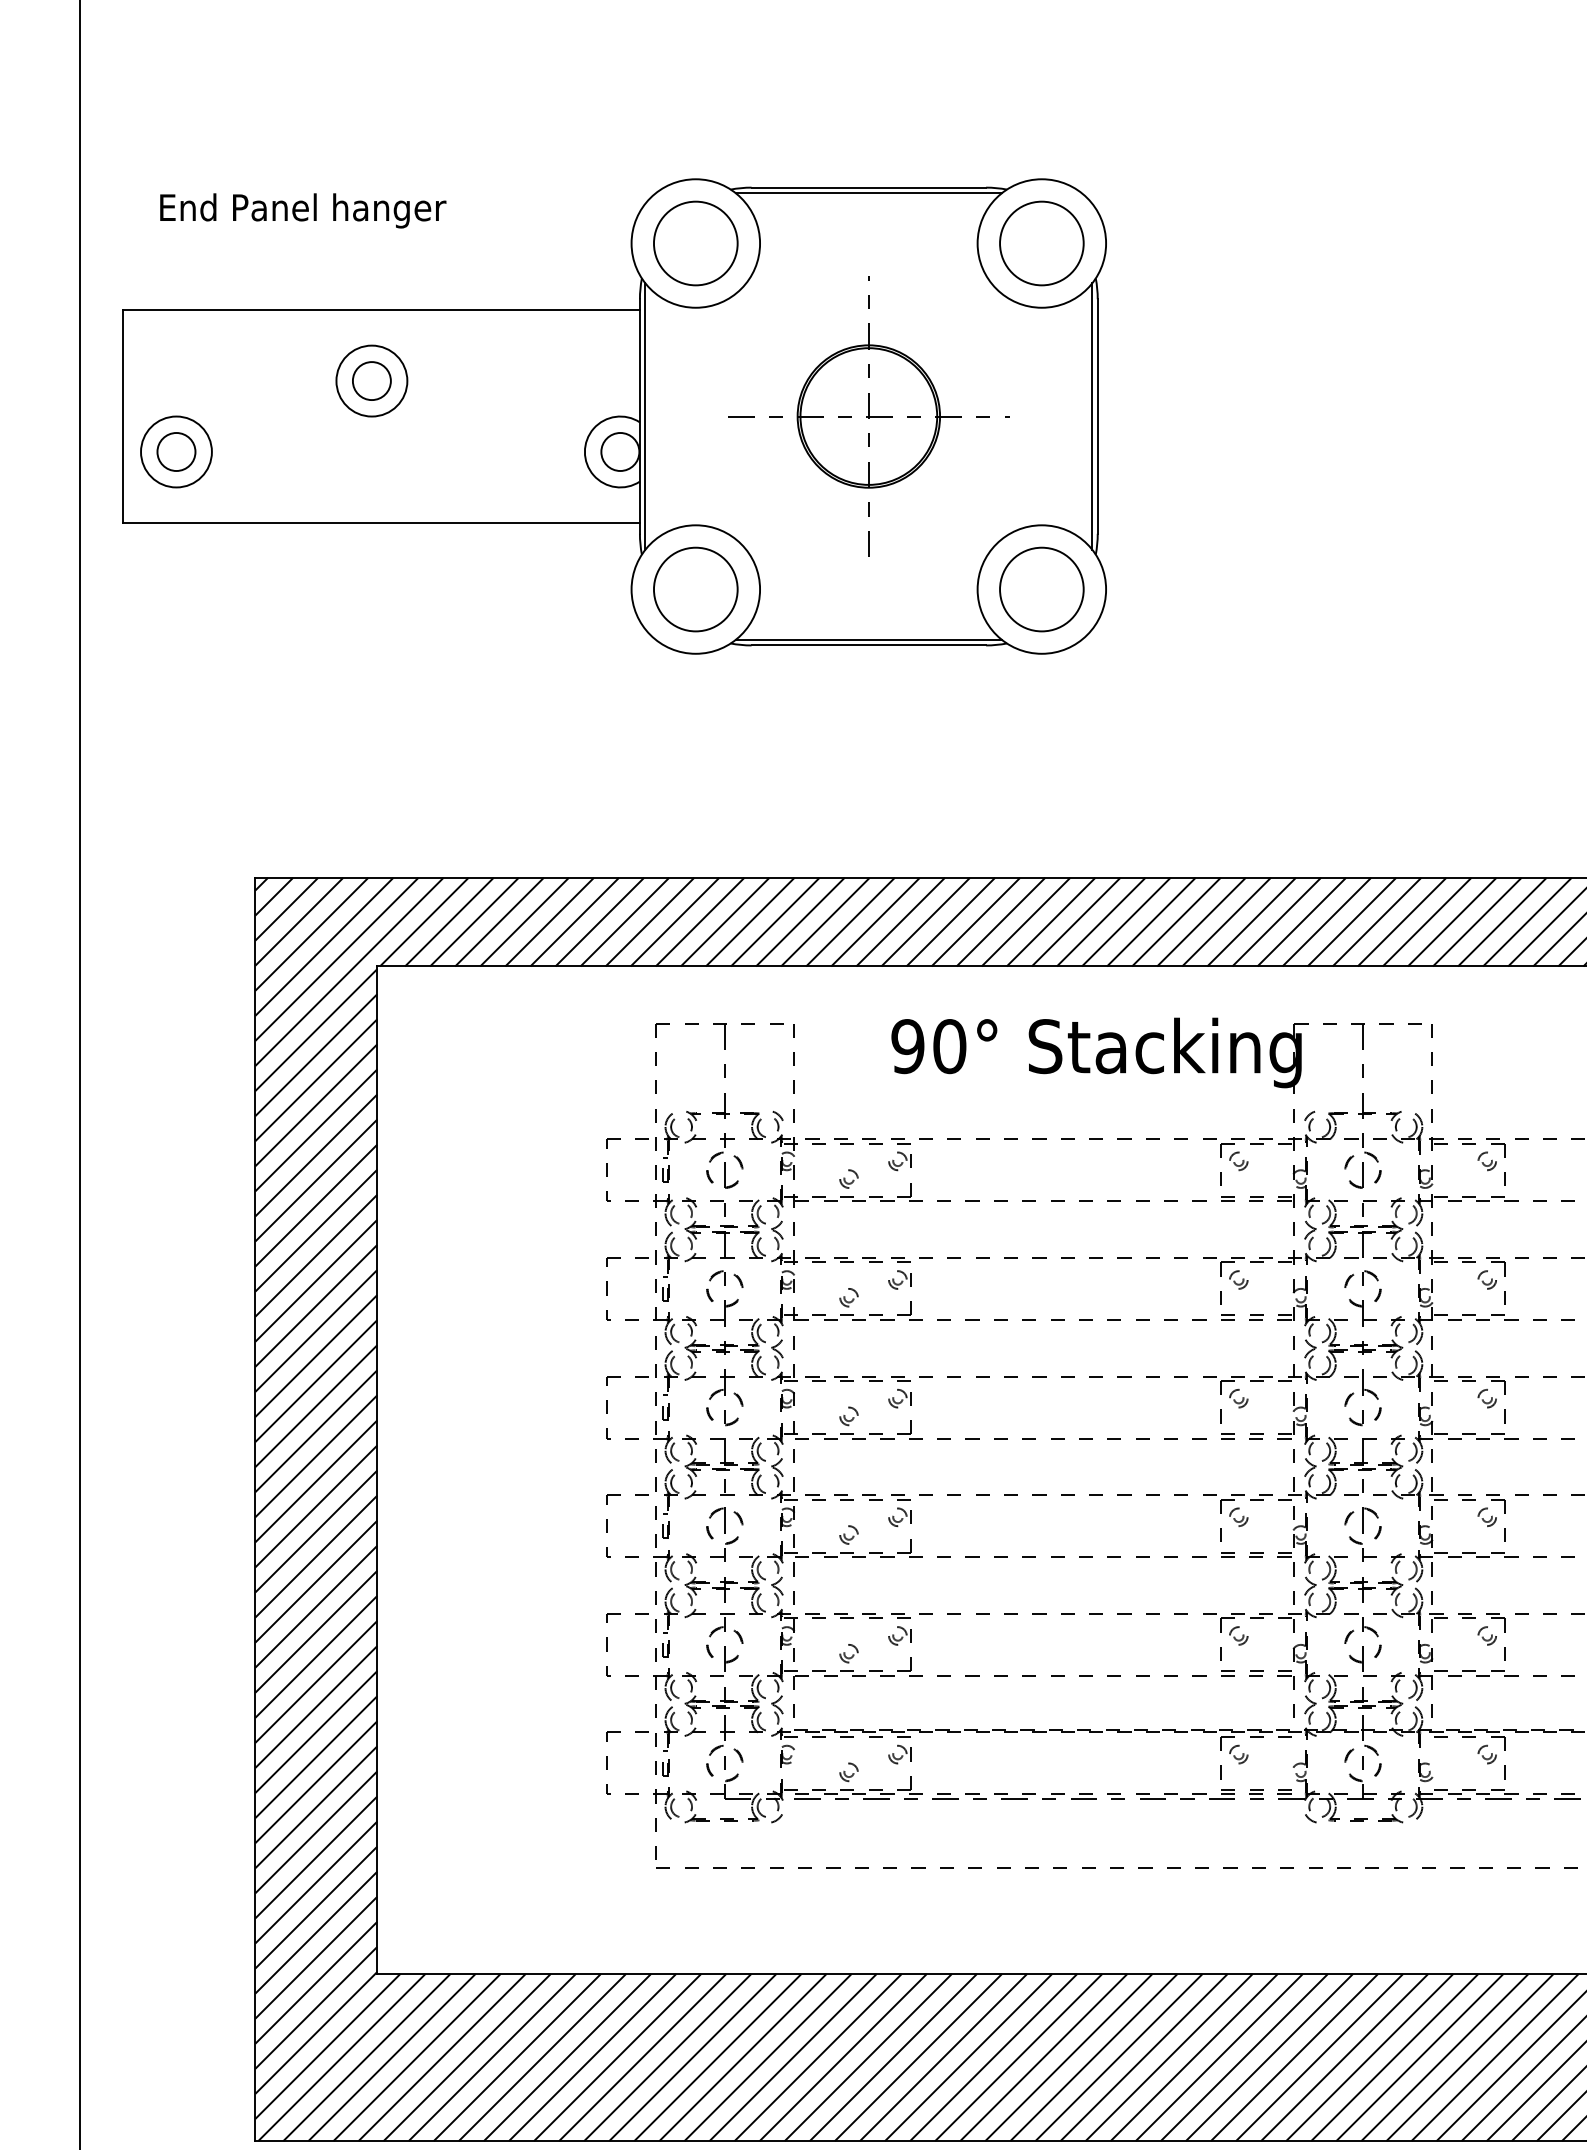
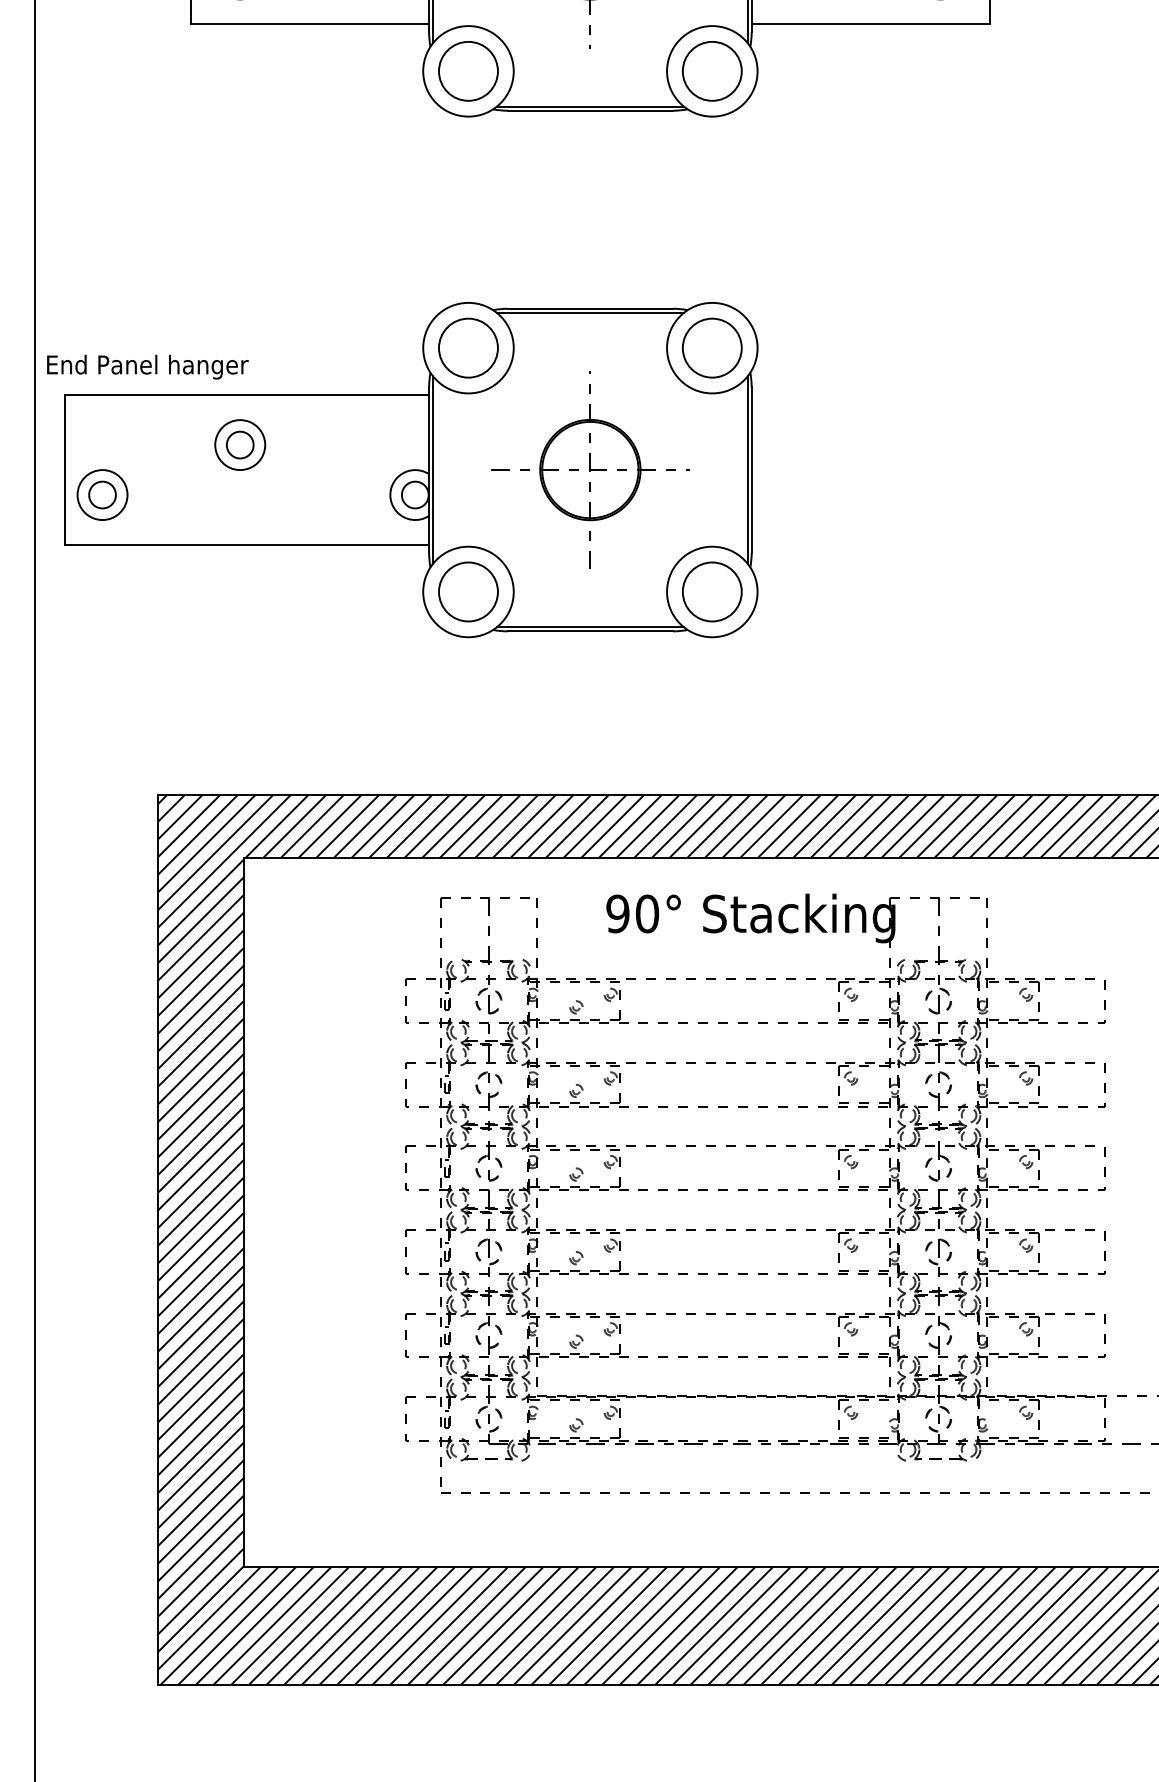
text: (302, 209) -> (147, 366), moved

